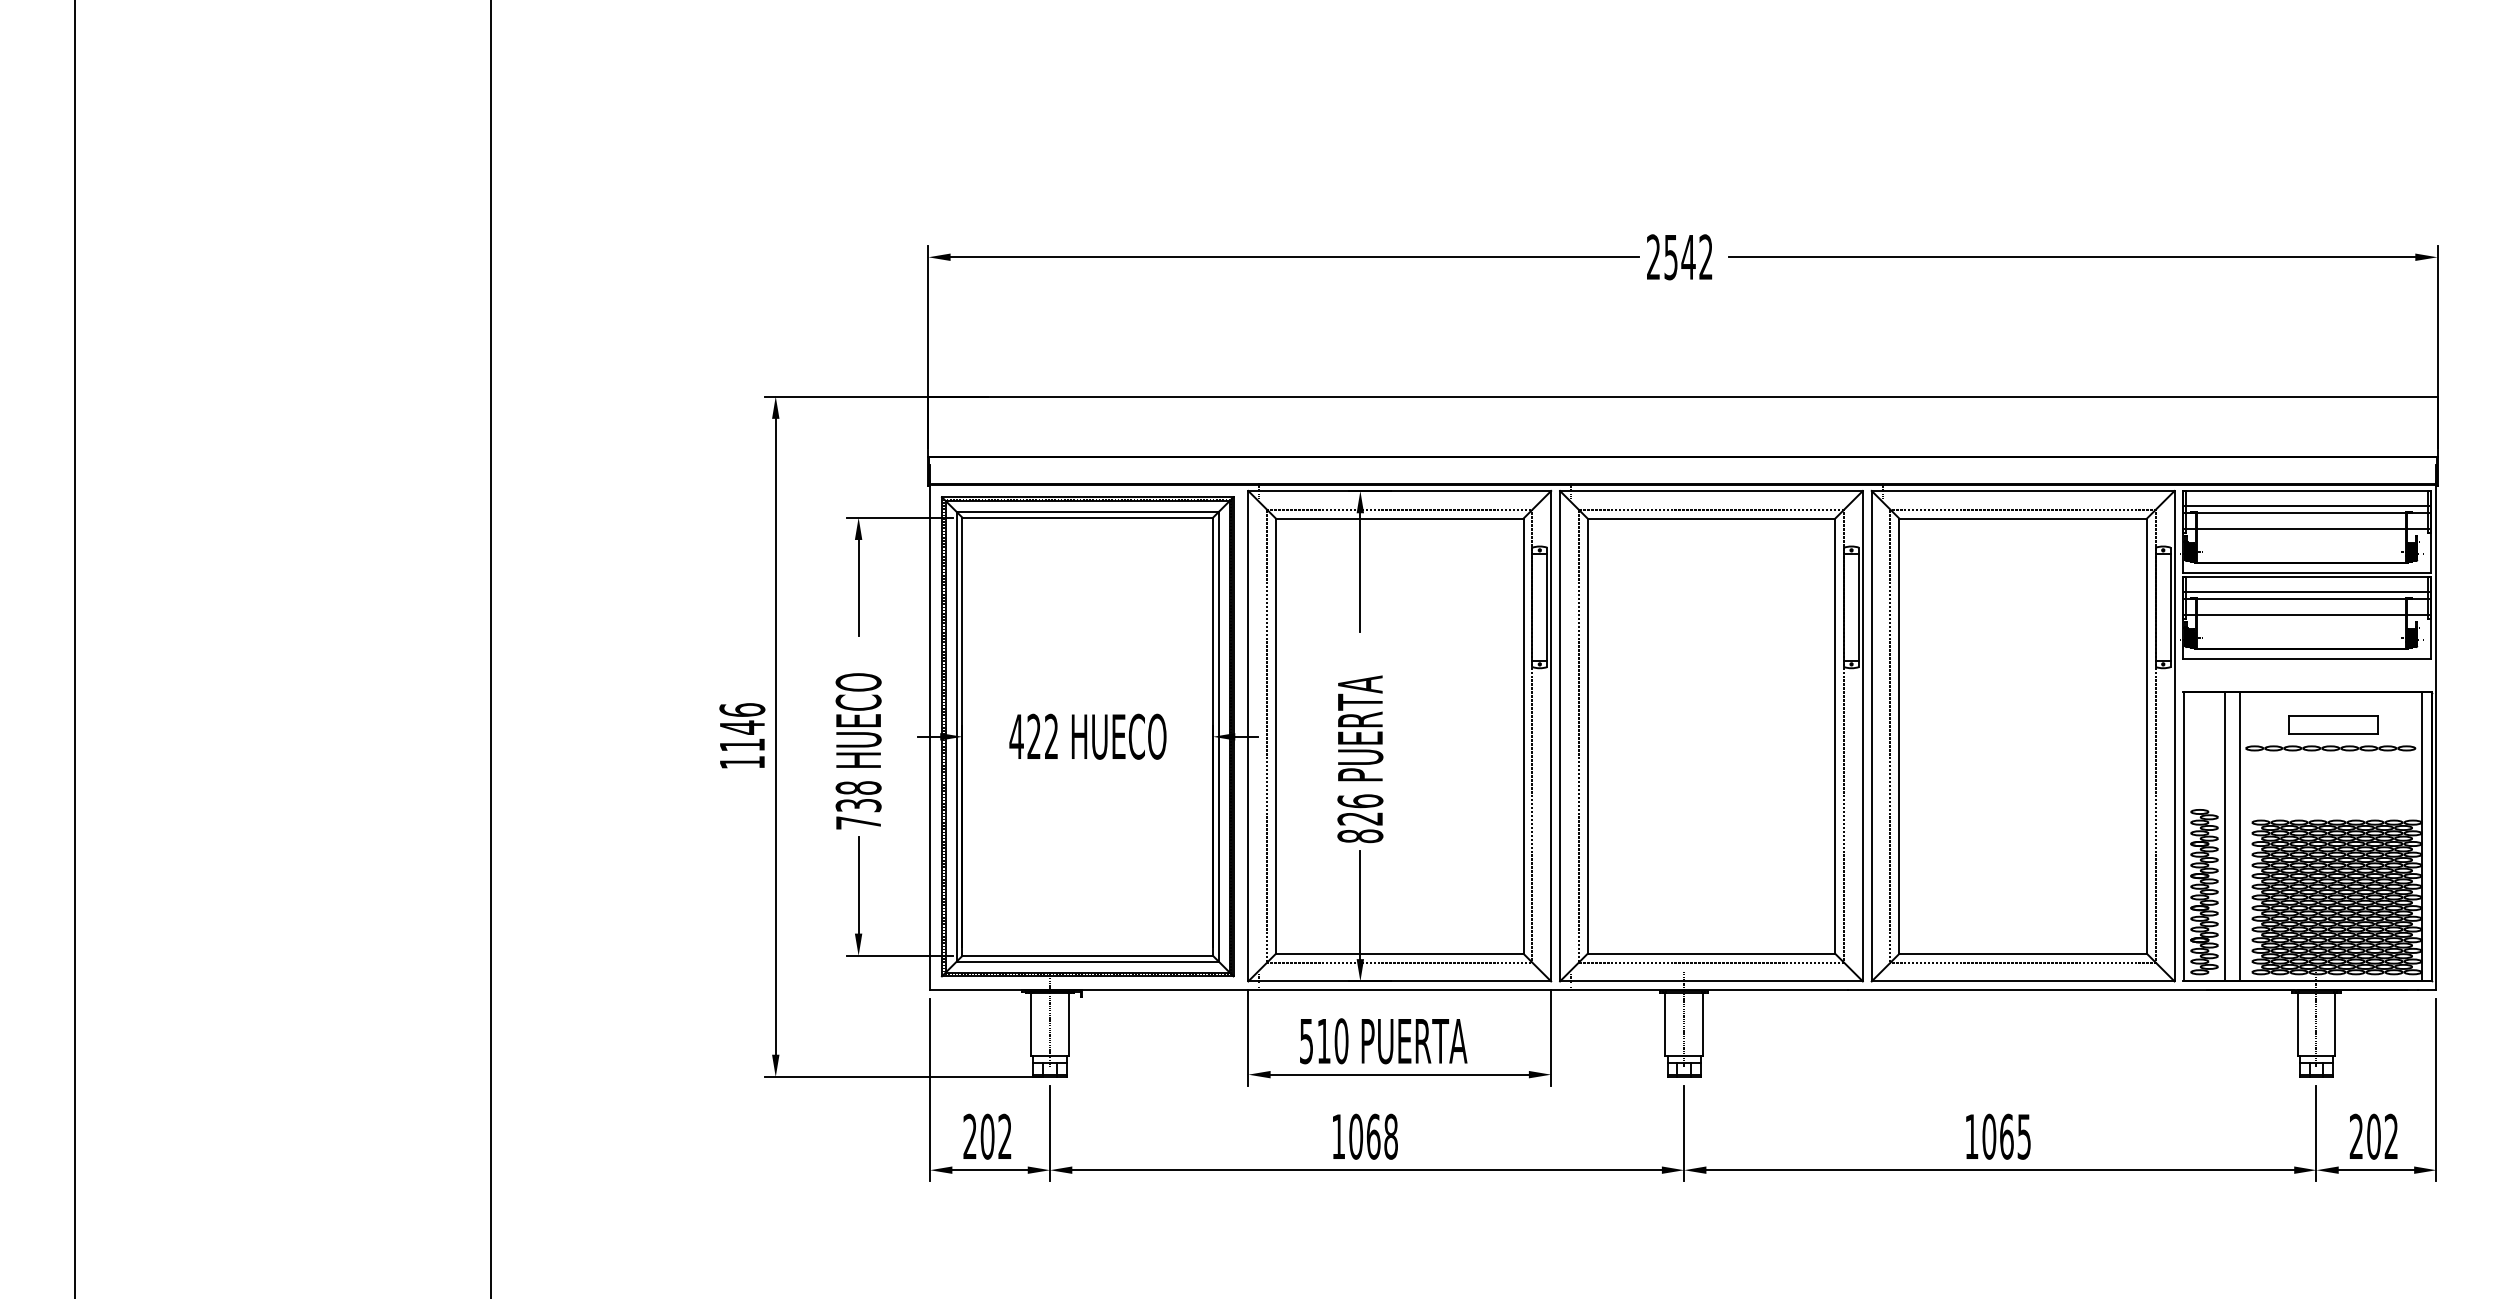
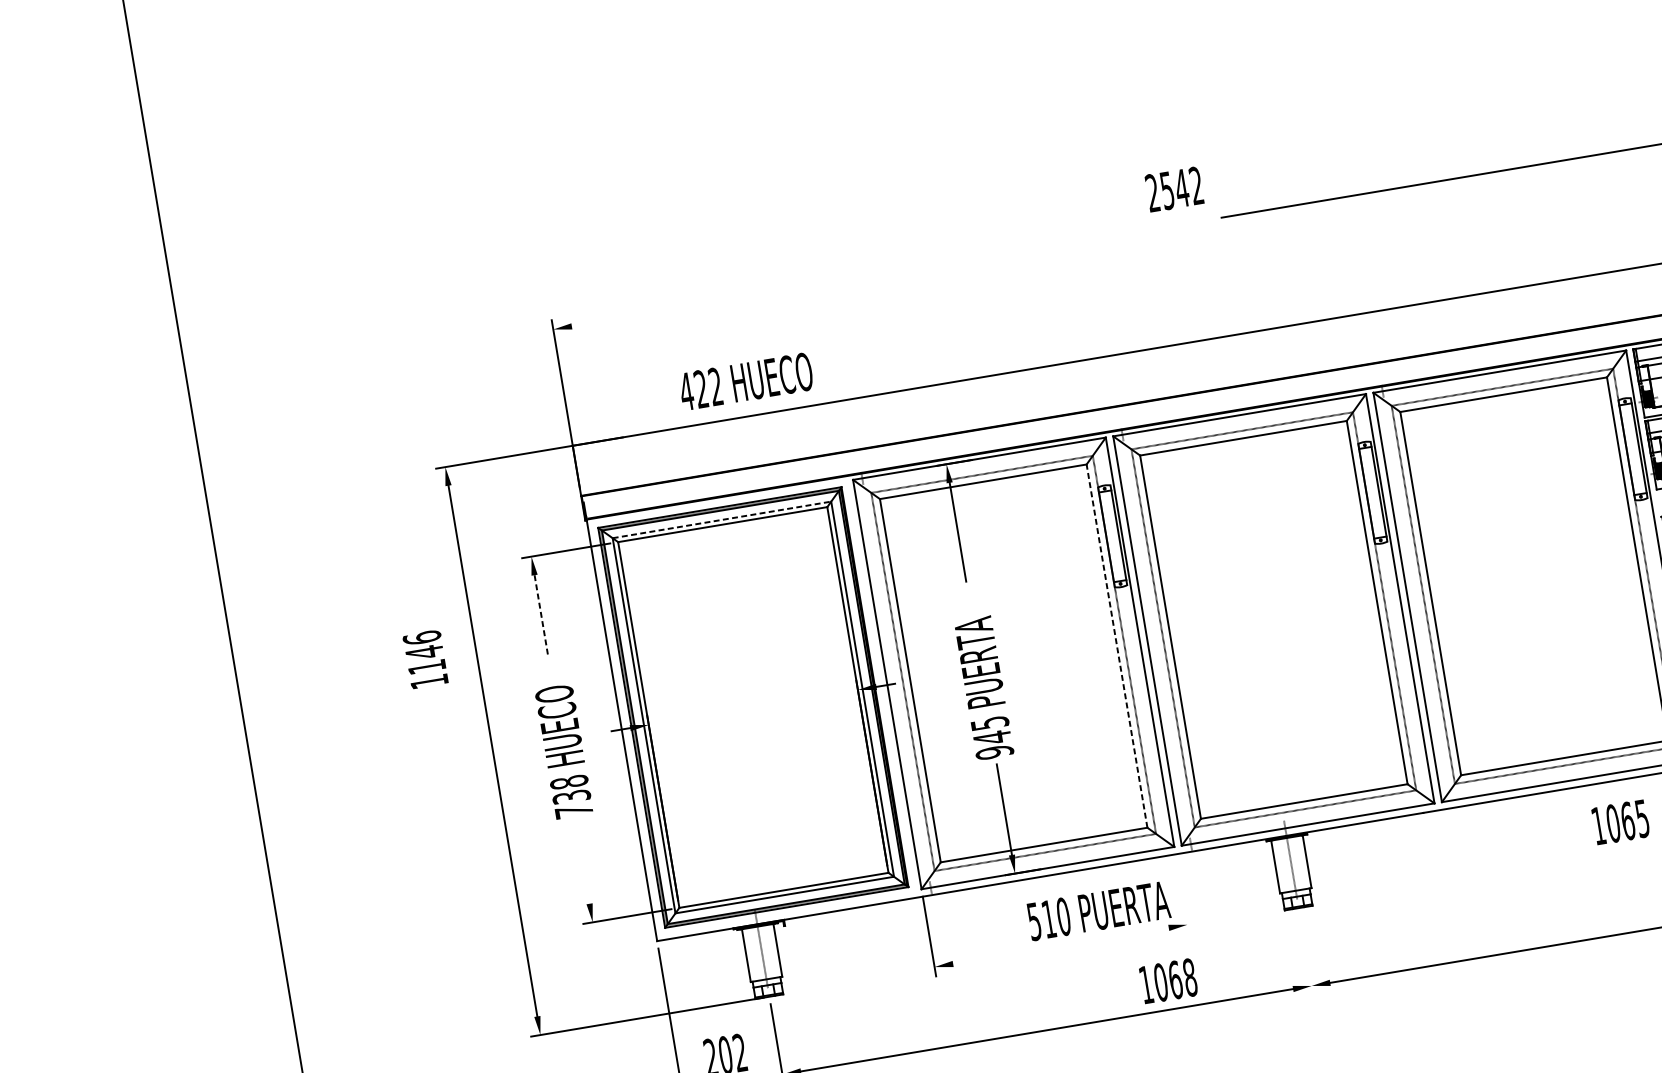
line: (1294, 257) -> (858, 278), removed
text: (1679, 257) -> (1174, 189), moved
line: (1087, 512) -> (721, 520), solid -> dashed
line: (858, 588) -> (541, 615), solid -> dashed
text: (742, 735) -> (425, 659), moved
text: (1087, 736) -> (745, 381), moved
line: (1523, 736) -> (1117, 646), solid -> dashed
text: (1360, 818) -> (992, 737), 826 -> 945
line: (858, 885) -> (582, 863), removed
line: (1551, 1037) -> (1182, 893), removed
text: (1383, 1041) -> (1098, 911), moved
line: (1399, 1074) -> (1060, 945), removed
line: (1684, 1133) -> (1306, 955), removed
text: (1365, 1136) -> (1168, 980), moved
text: (1998, 1136) -> (1620, 822), moved

